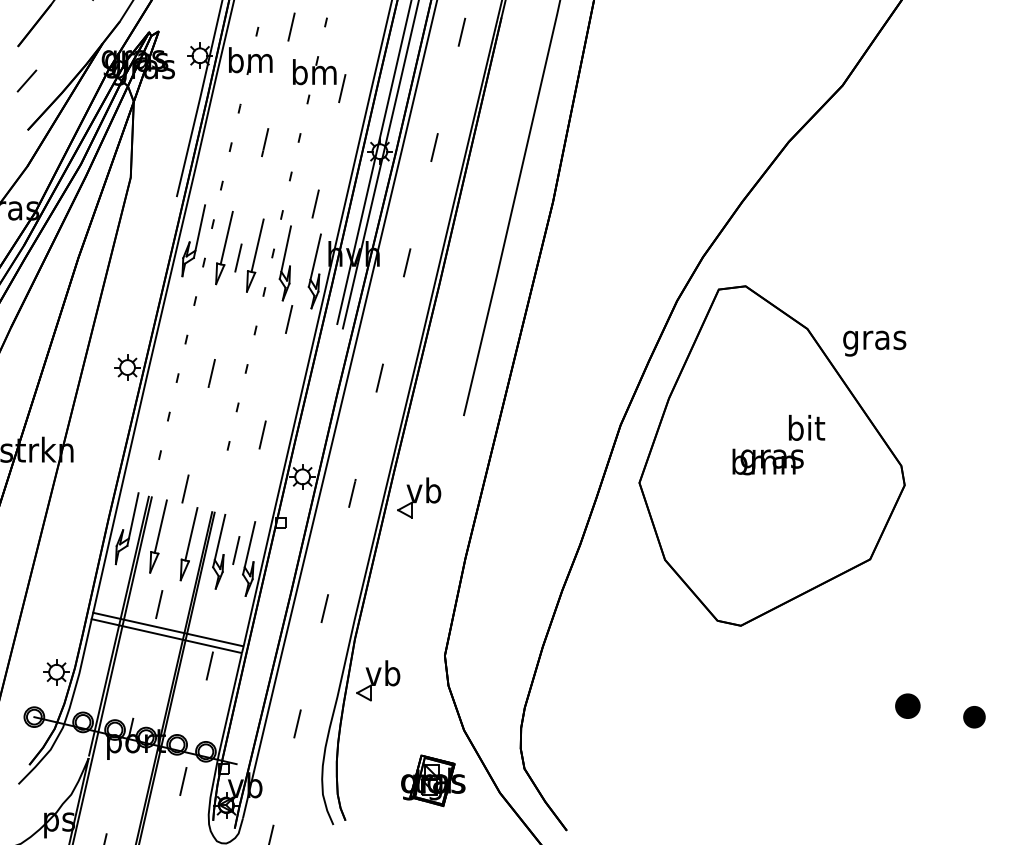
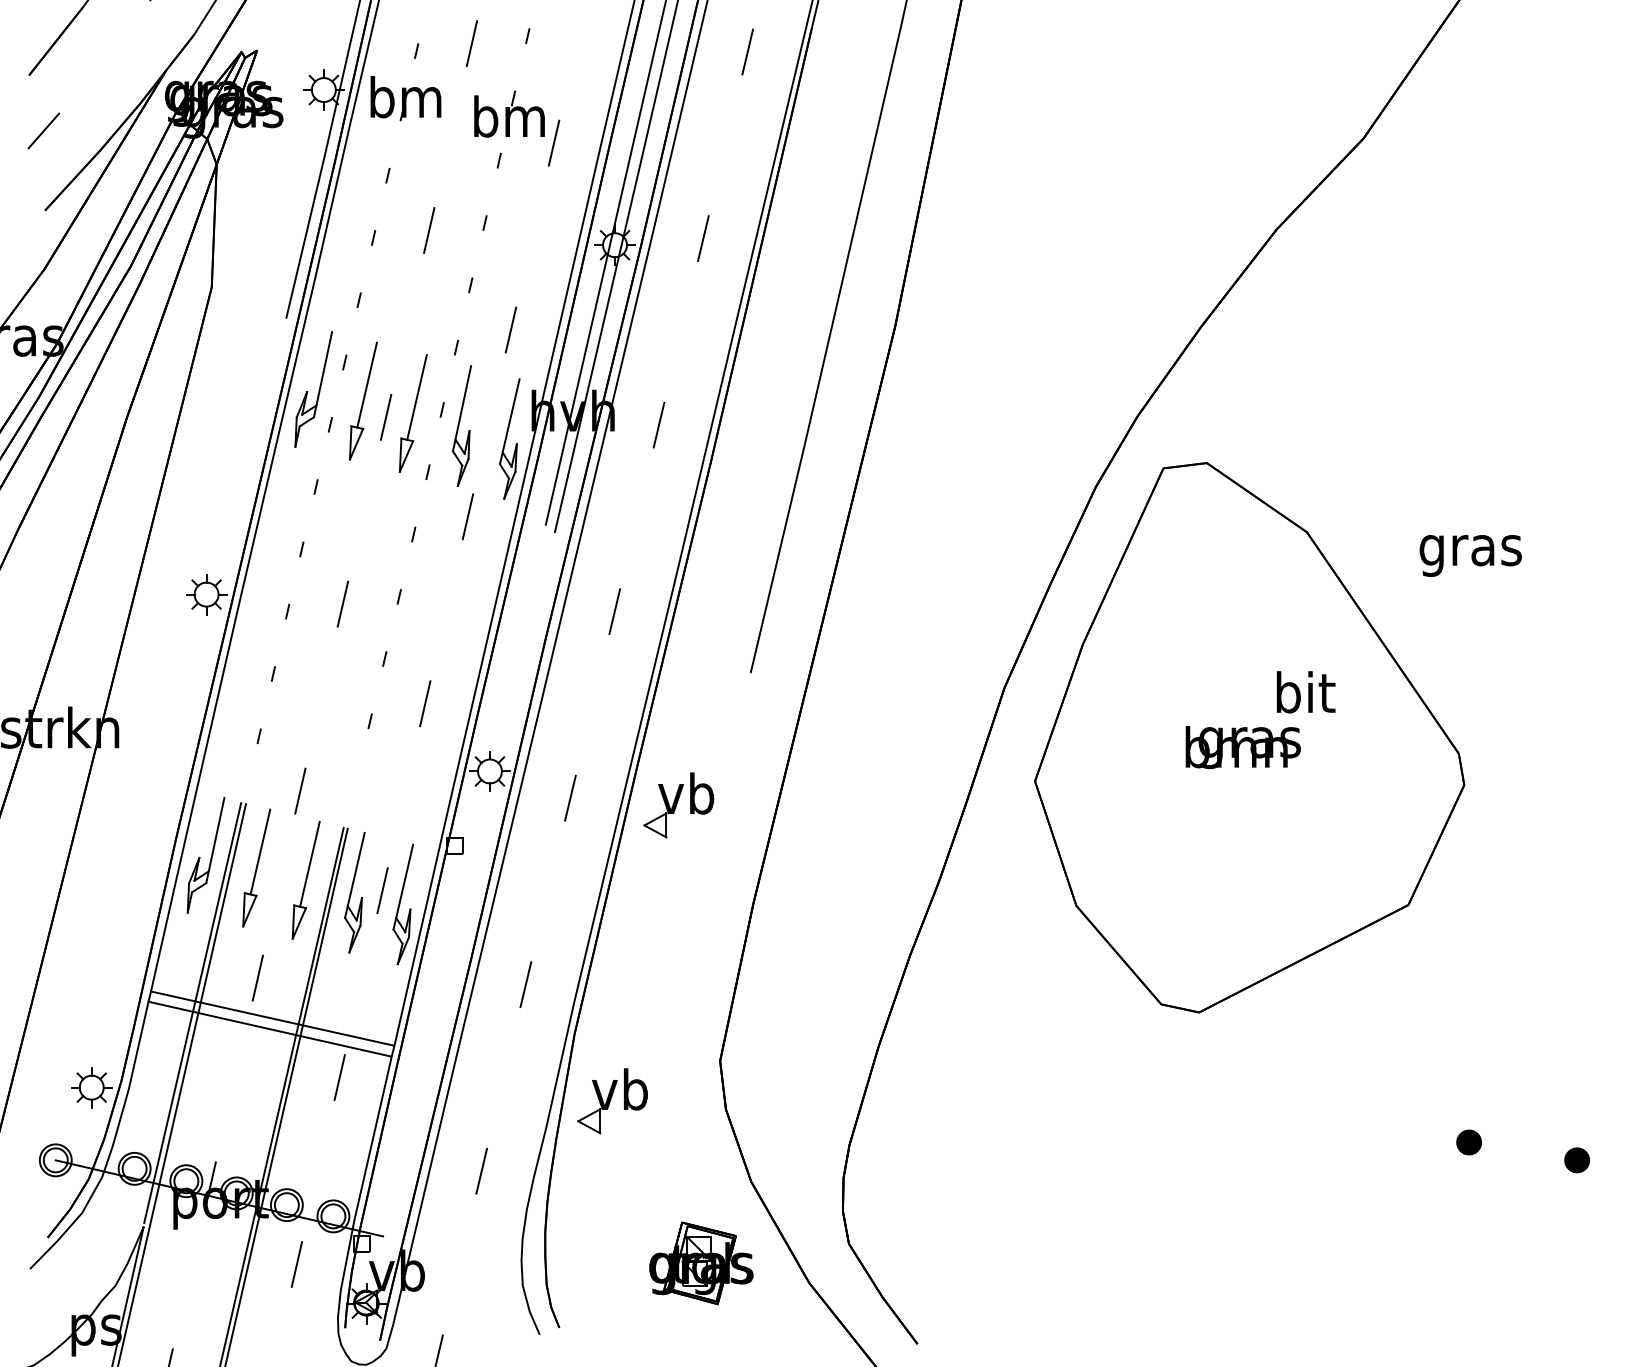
text: (874, 343) -> (1470, 555), moved
part: (907, 705) -> (1468, 1141), size x0.62
part: (974, 716) -> (1577, 1159), size x0.71

